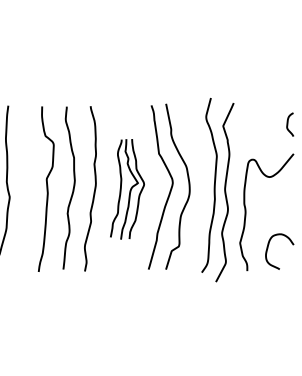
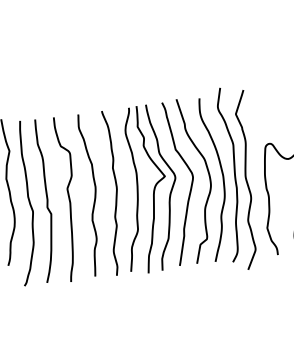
curve: (201, 183) -> (221, 173), added
curve: (24, 187) -> (46, 200), added
part: (127, 189) -> (148, 189), size x1.67

